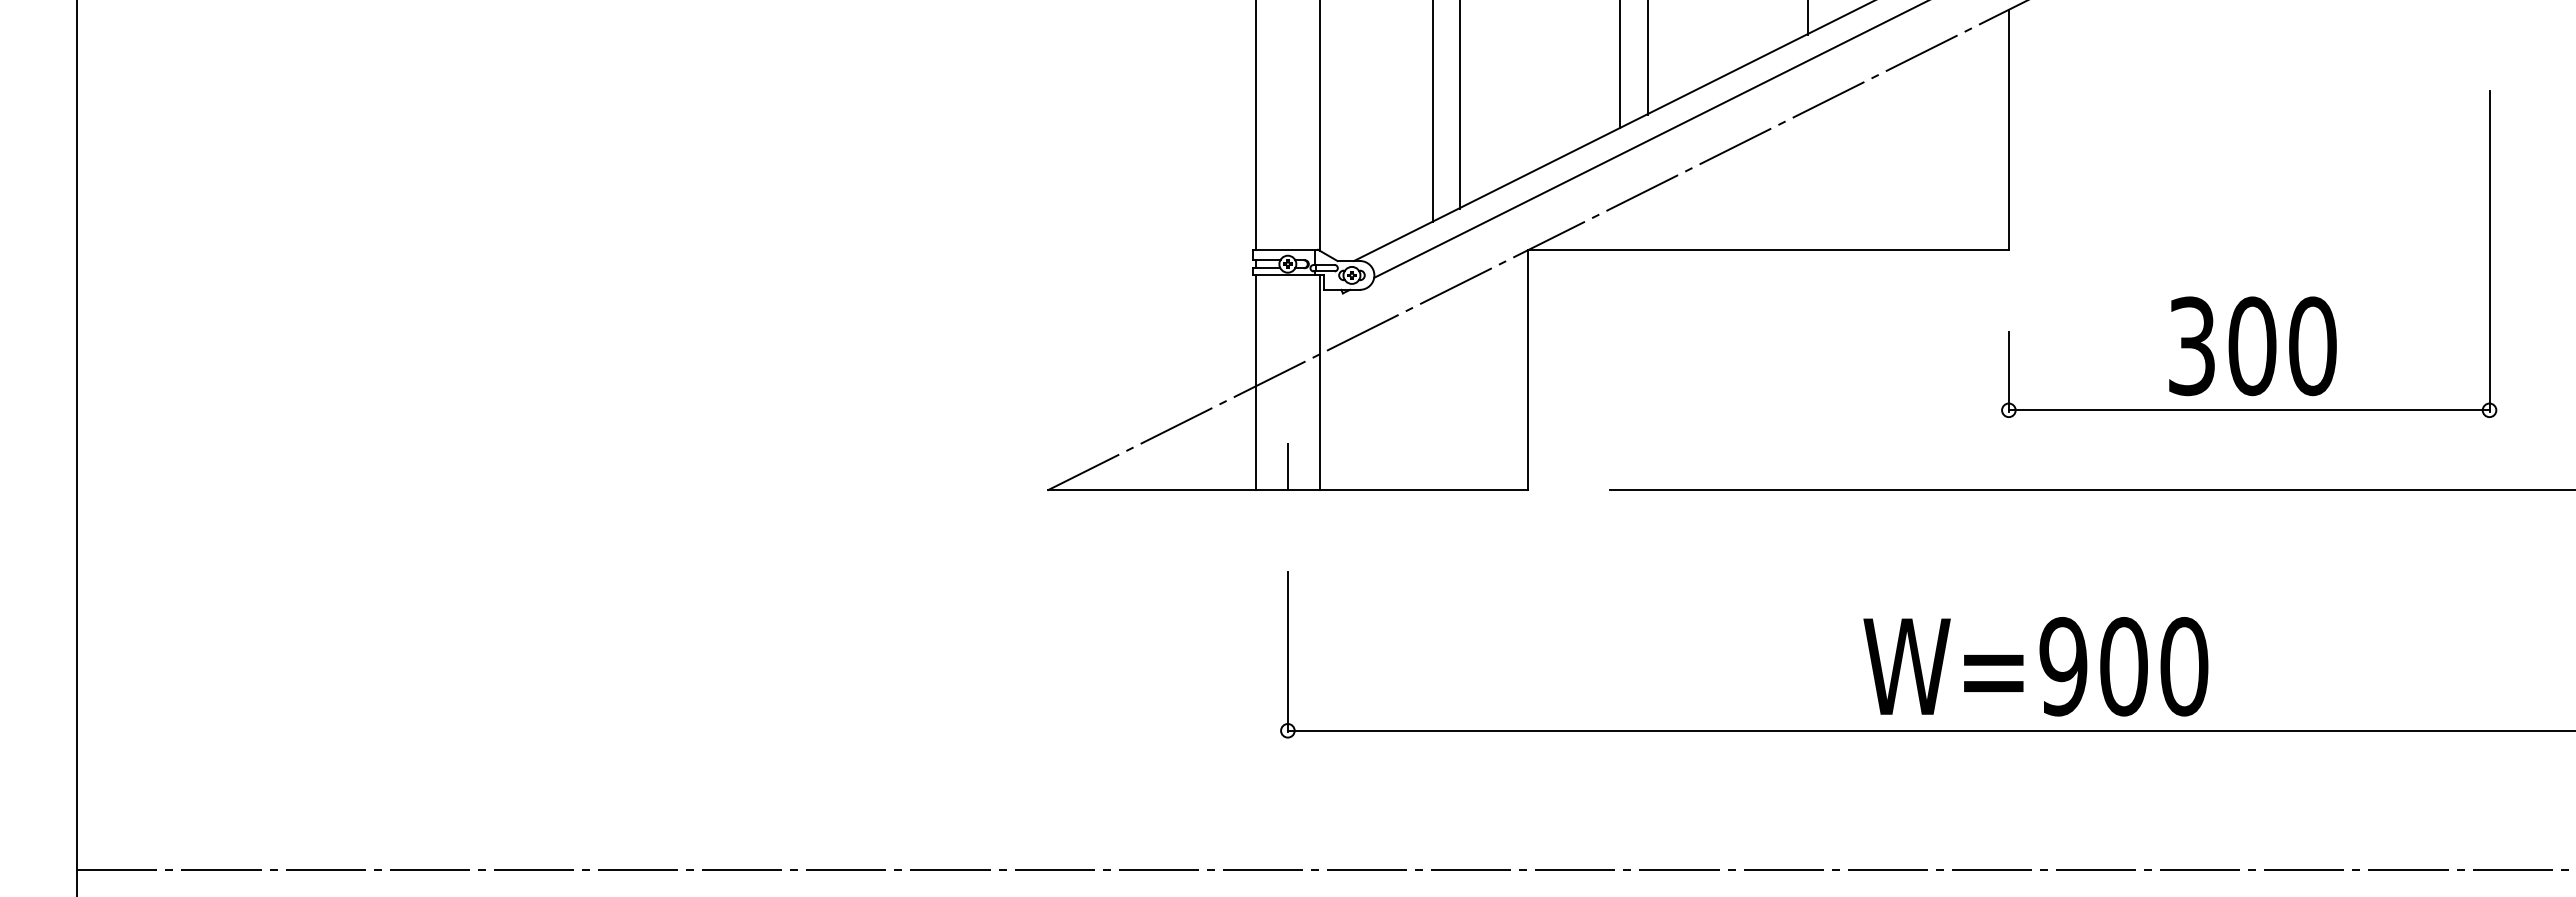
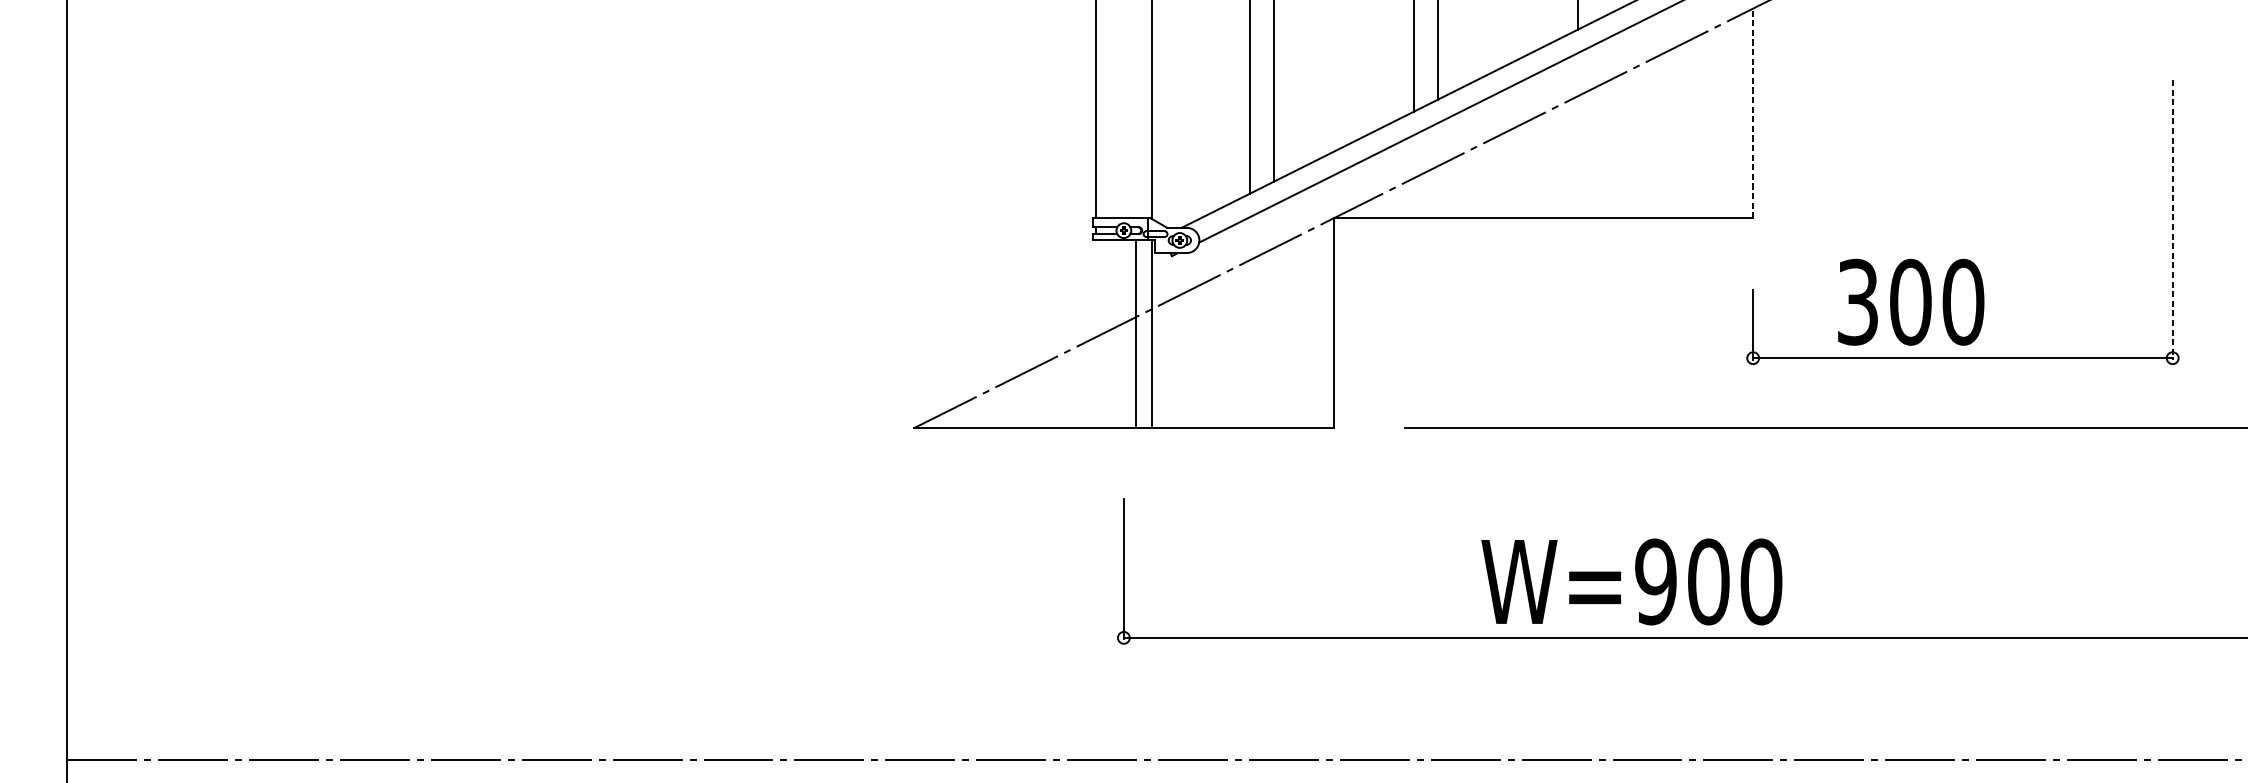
line: (2008, 129) -> (1752, 113), solid -> dashed
line: (2489, 252) -> (2172, 220), solid -> dashed
text: (2252, 346) -> (1910, 302), moved
line: (1255, 382) -> (1135, 333), moved
line: (1287, 466) -> (1123, 407), removed
text: (2035, 666) -> (1631, 581), moved

